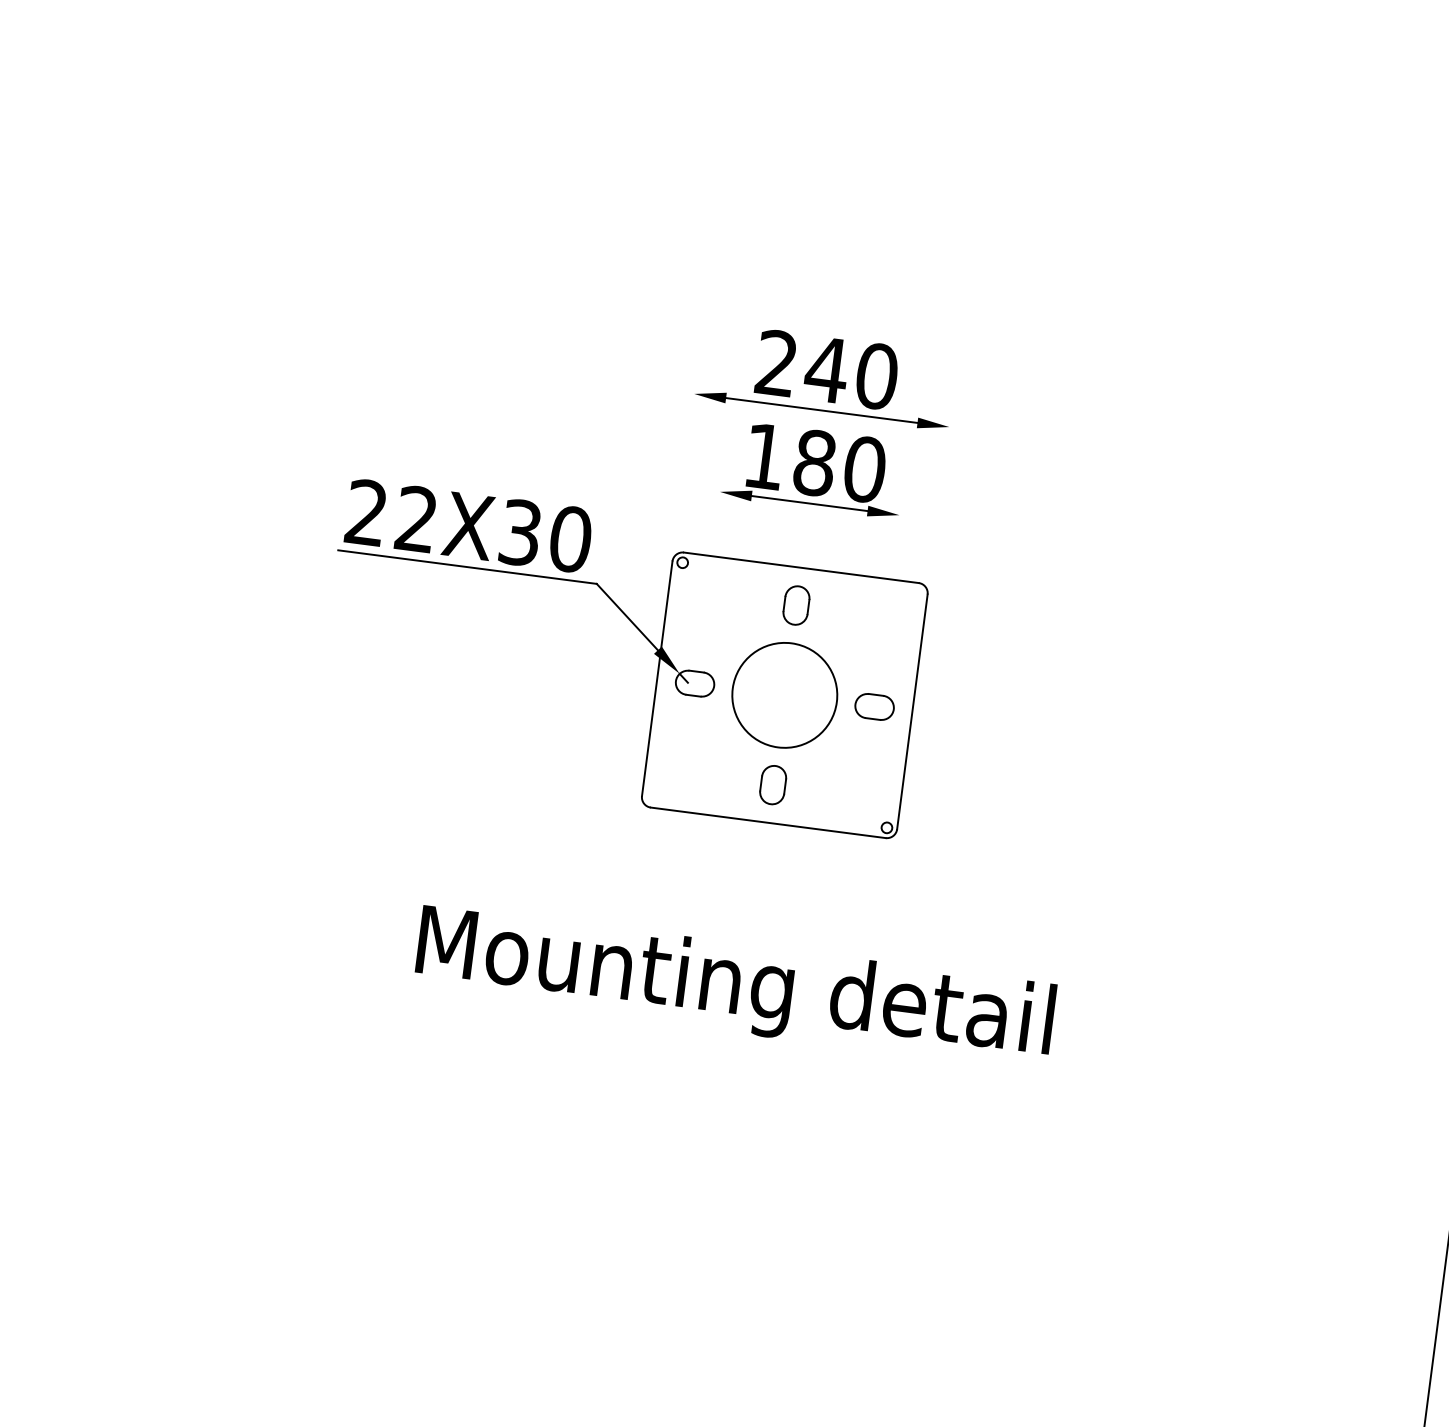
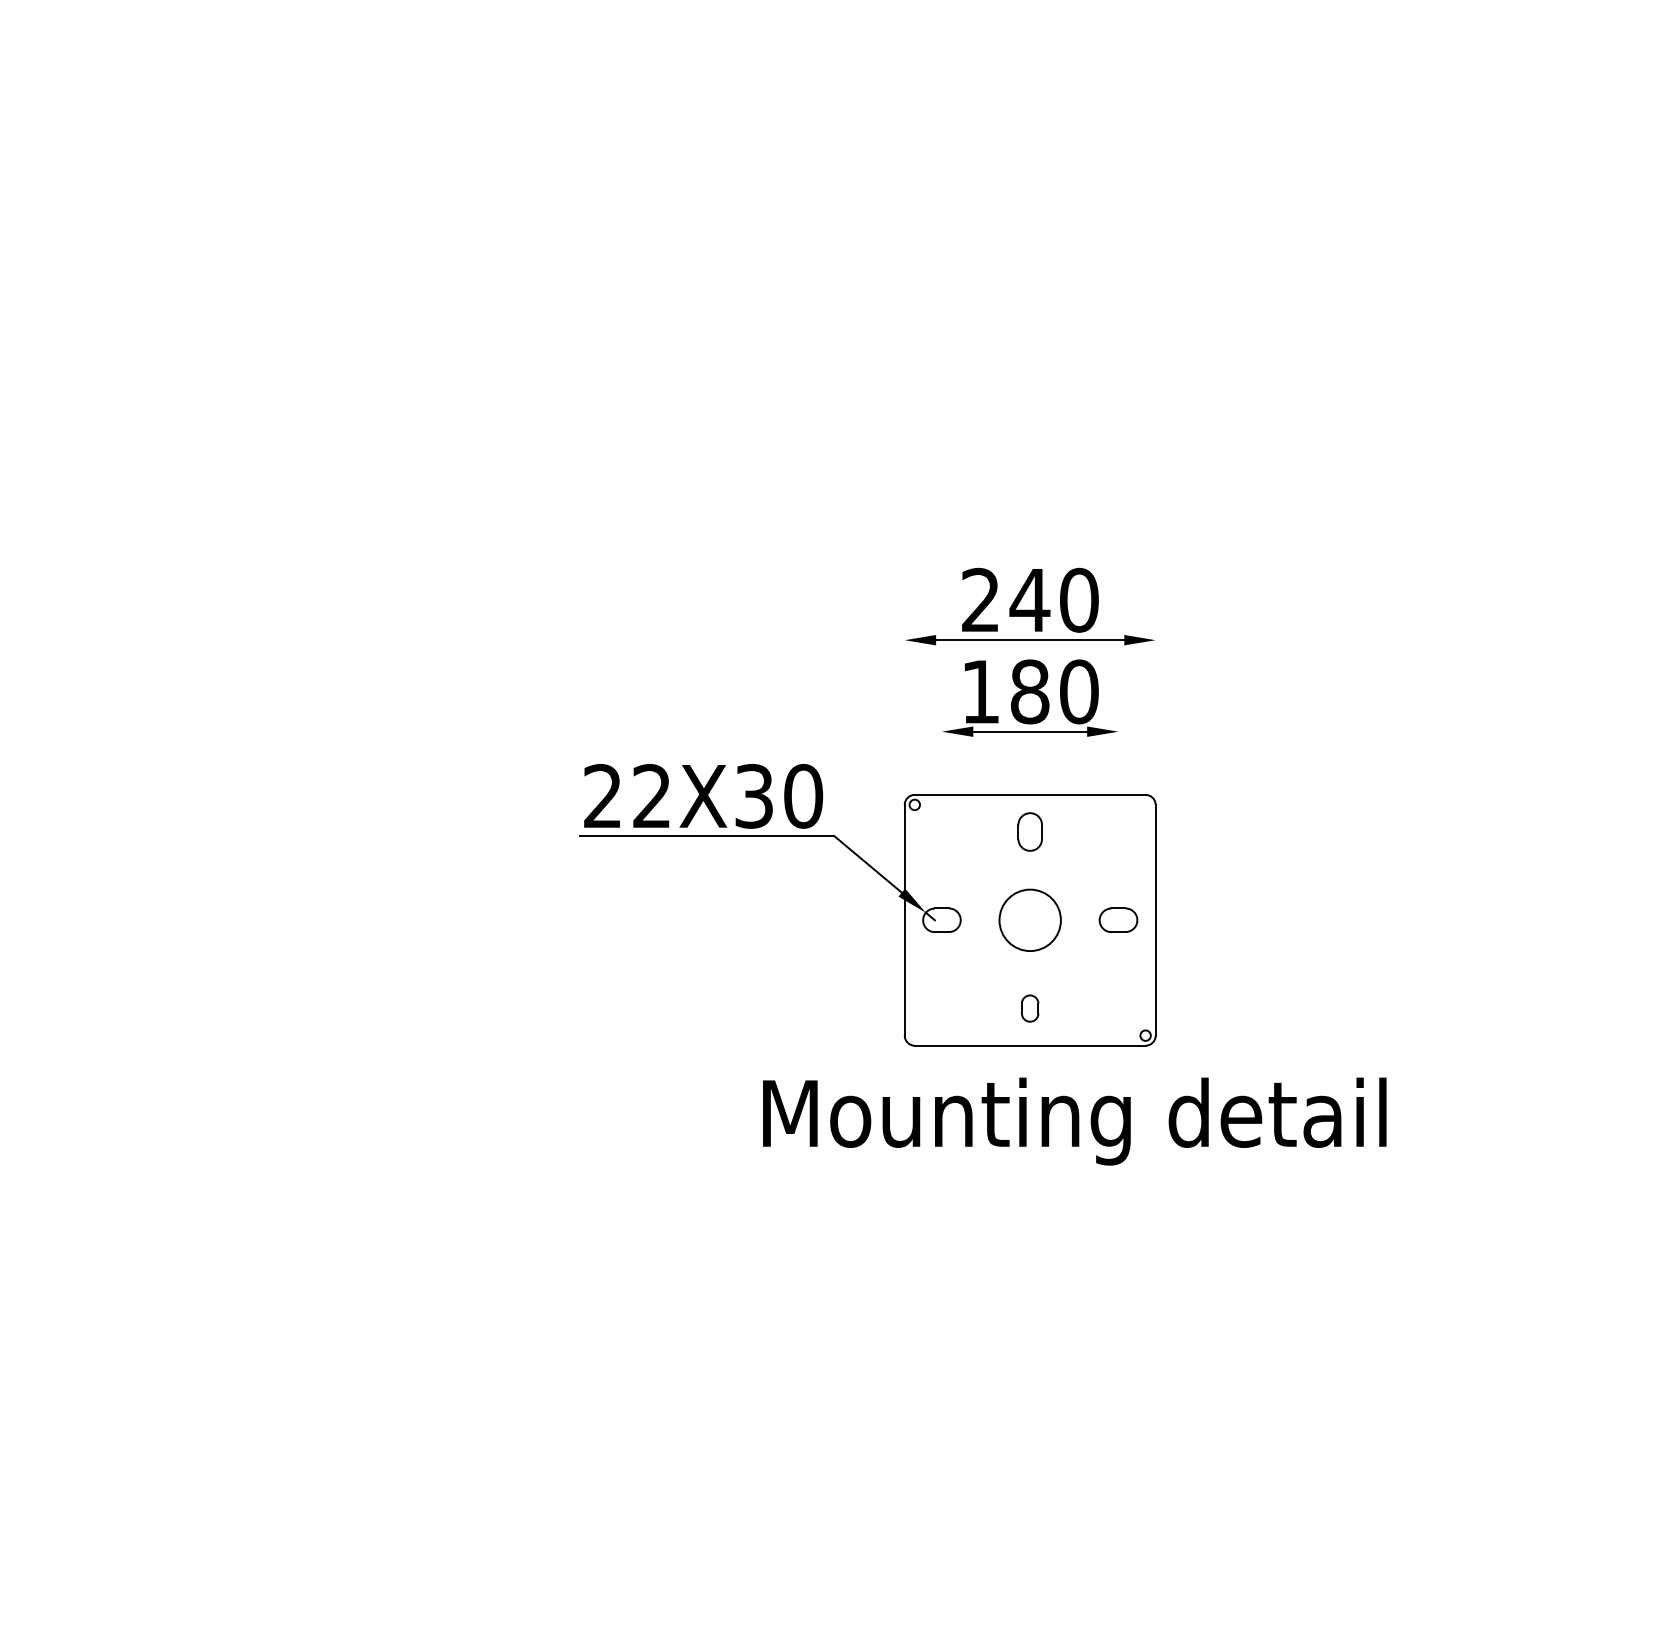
circle: (785, 695) -> (1030, 920), size x0.6
part: (772, 784) -> (1029, 1008), size x0.7
text: (734, 987) -> (1074, 1121), moved

